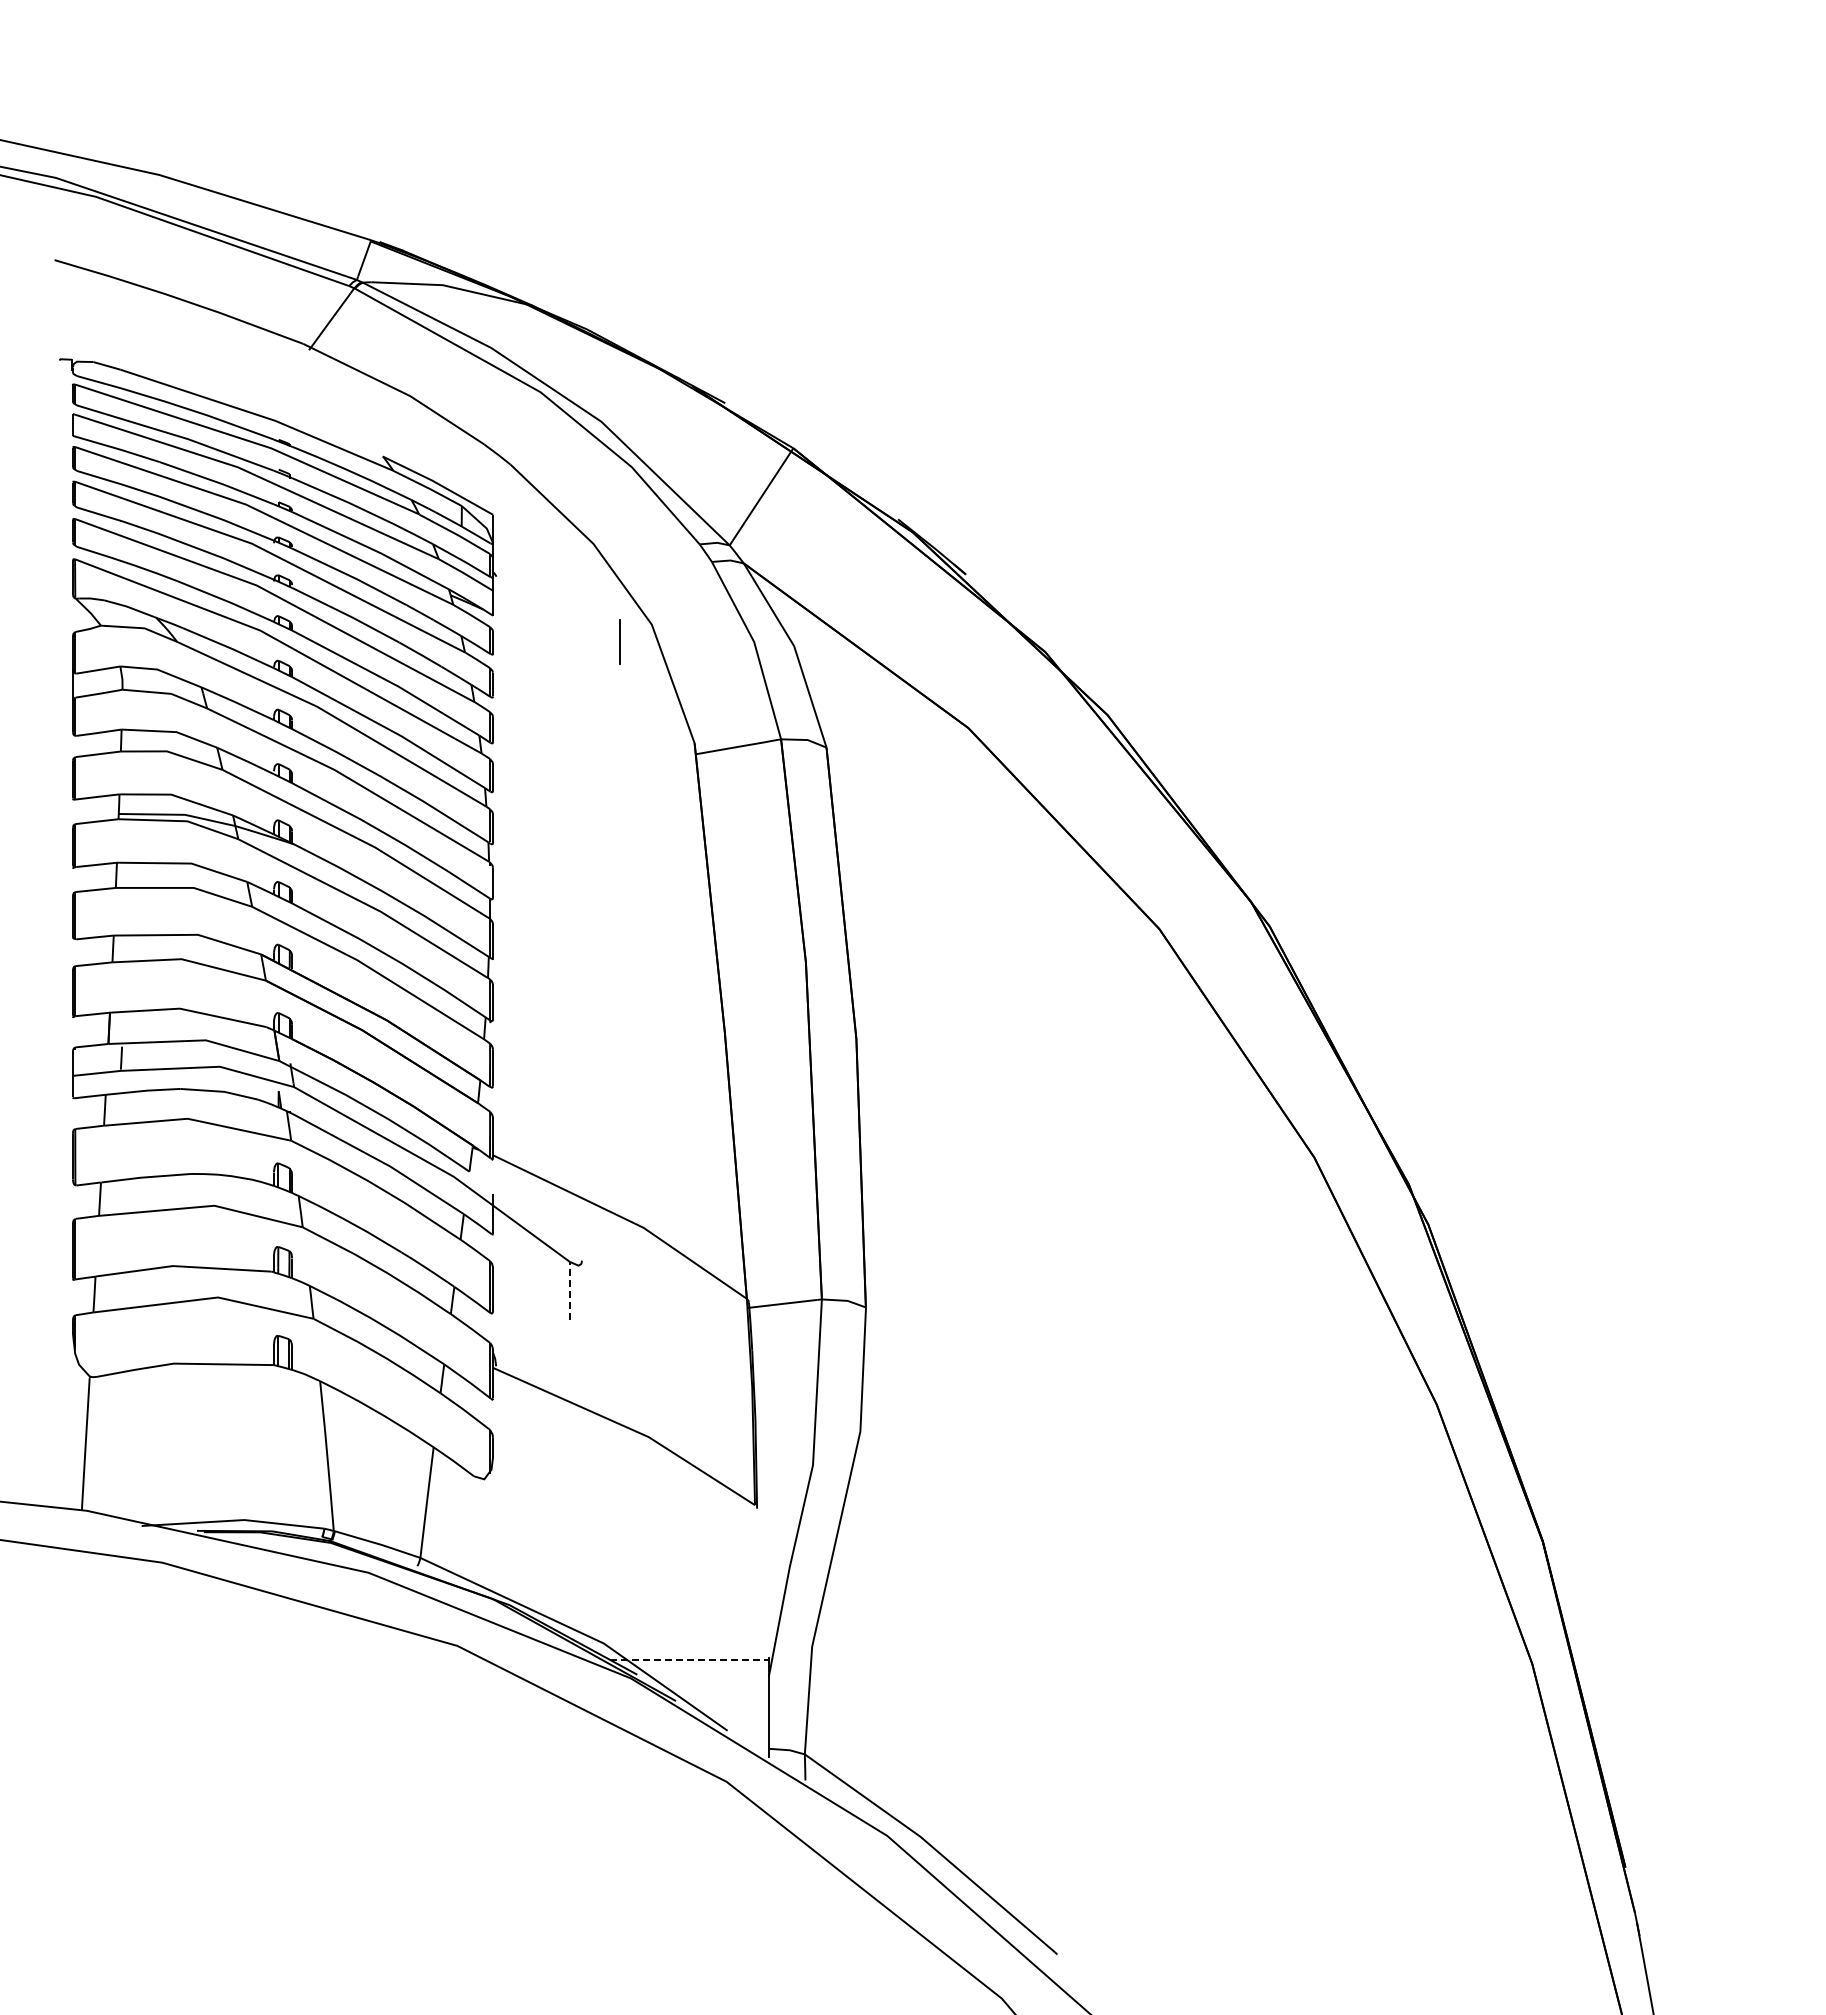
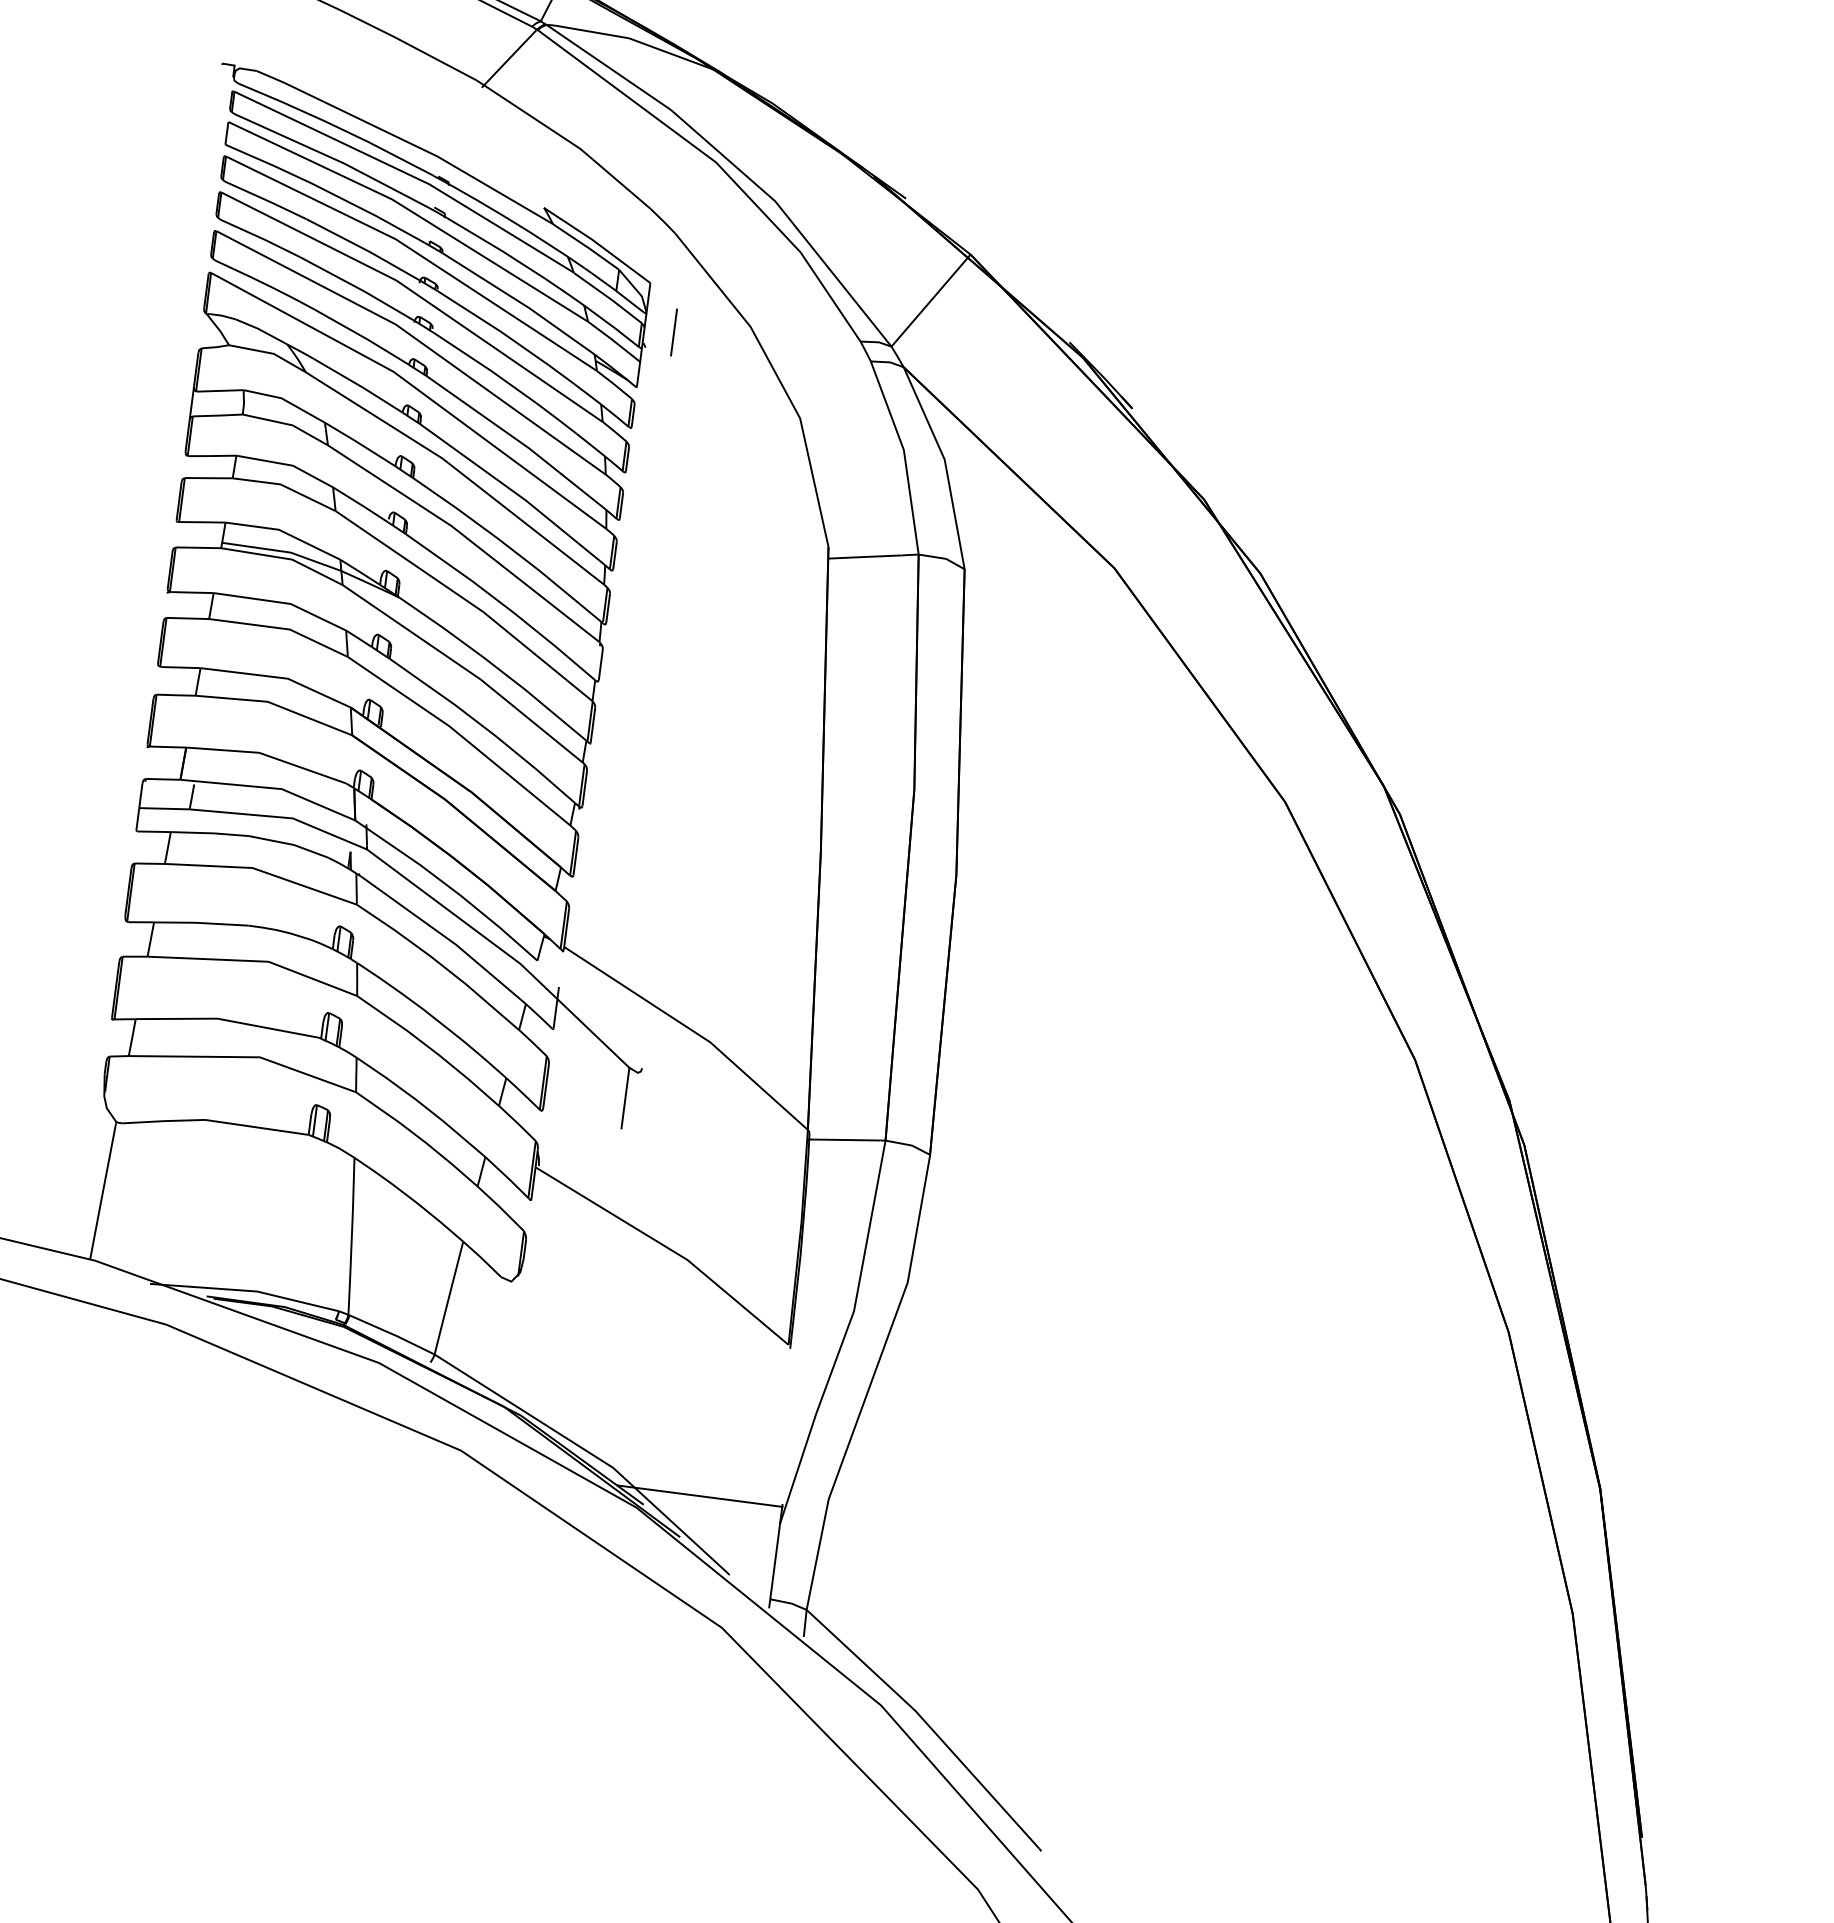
line: (619, 641) -> (673, 332), moved
line: (569, 1290) -> (625, 1097), dashed -> solid
line: (690, 1659) -> (700, 1496), dashed -> solid

